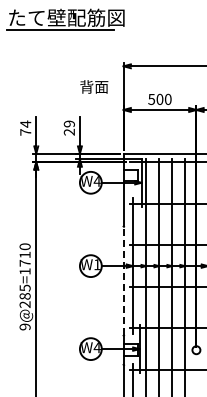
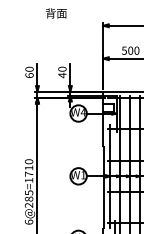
text: (94, 86) -> (56, 13), moved
text: (25, 127) -> (29, 71), 74 -> 60
text: (68, 127) -> (61, 71), 29 -> 40
line: (123, 280) -> (103, 187), dashed -> solid
text: (24, 326) -> (28, 221), 9@285=1710 -> 6@285=1710

